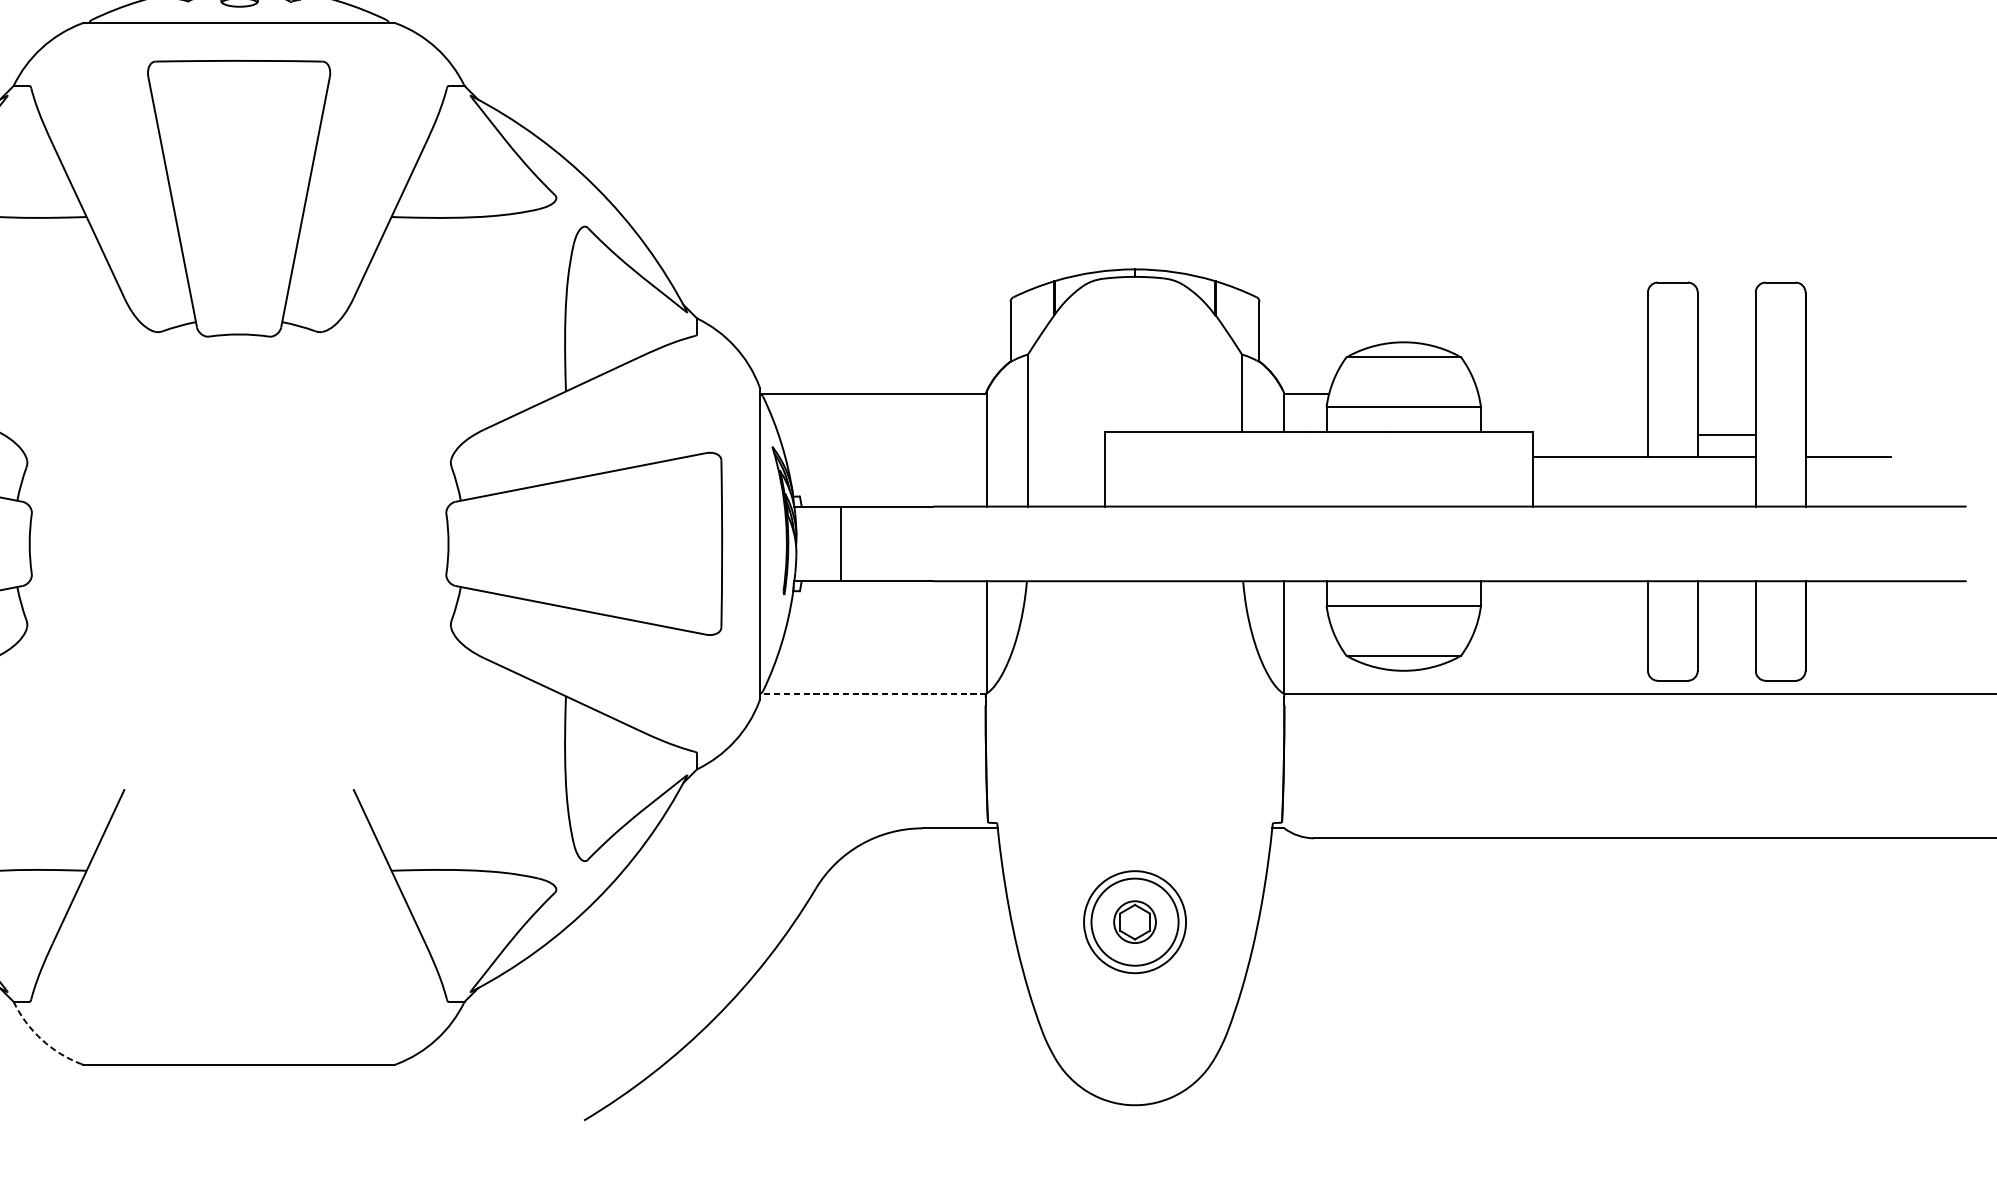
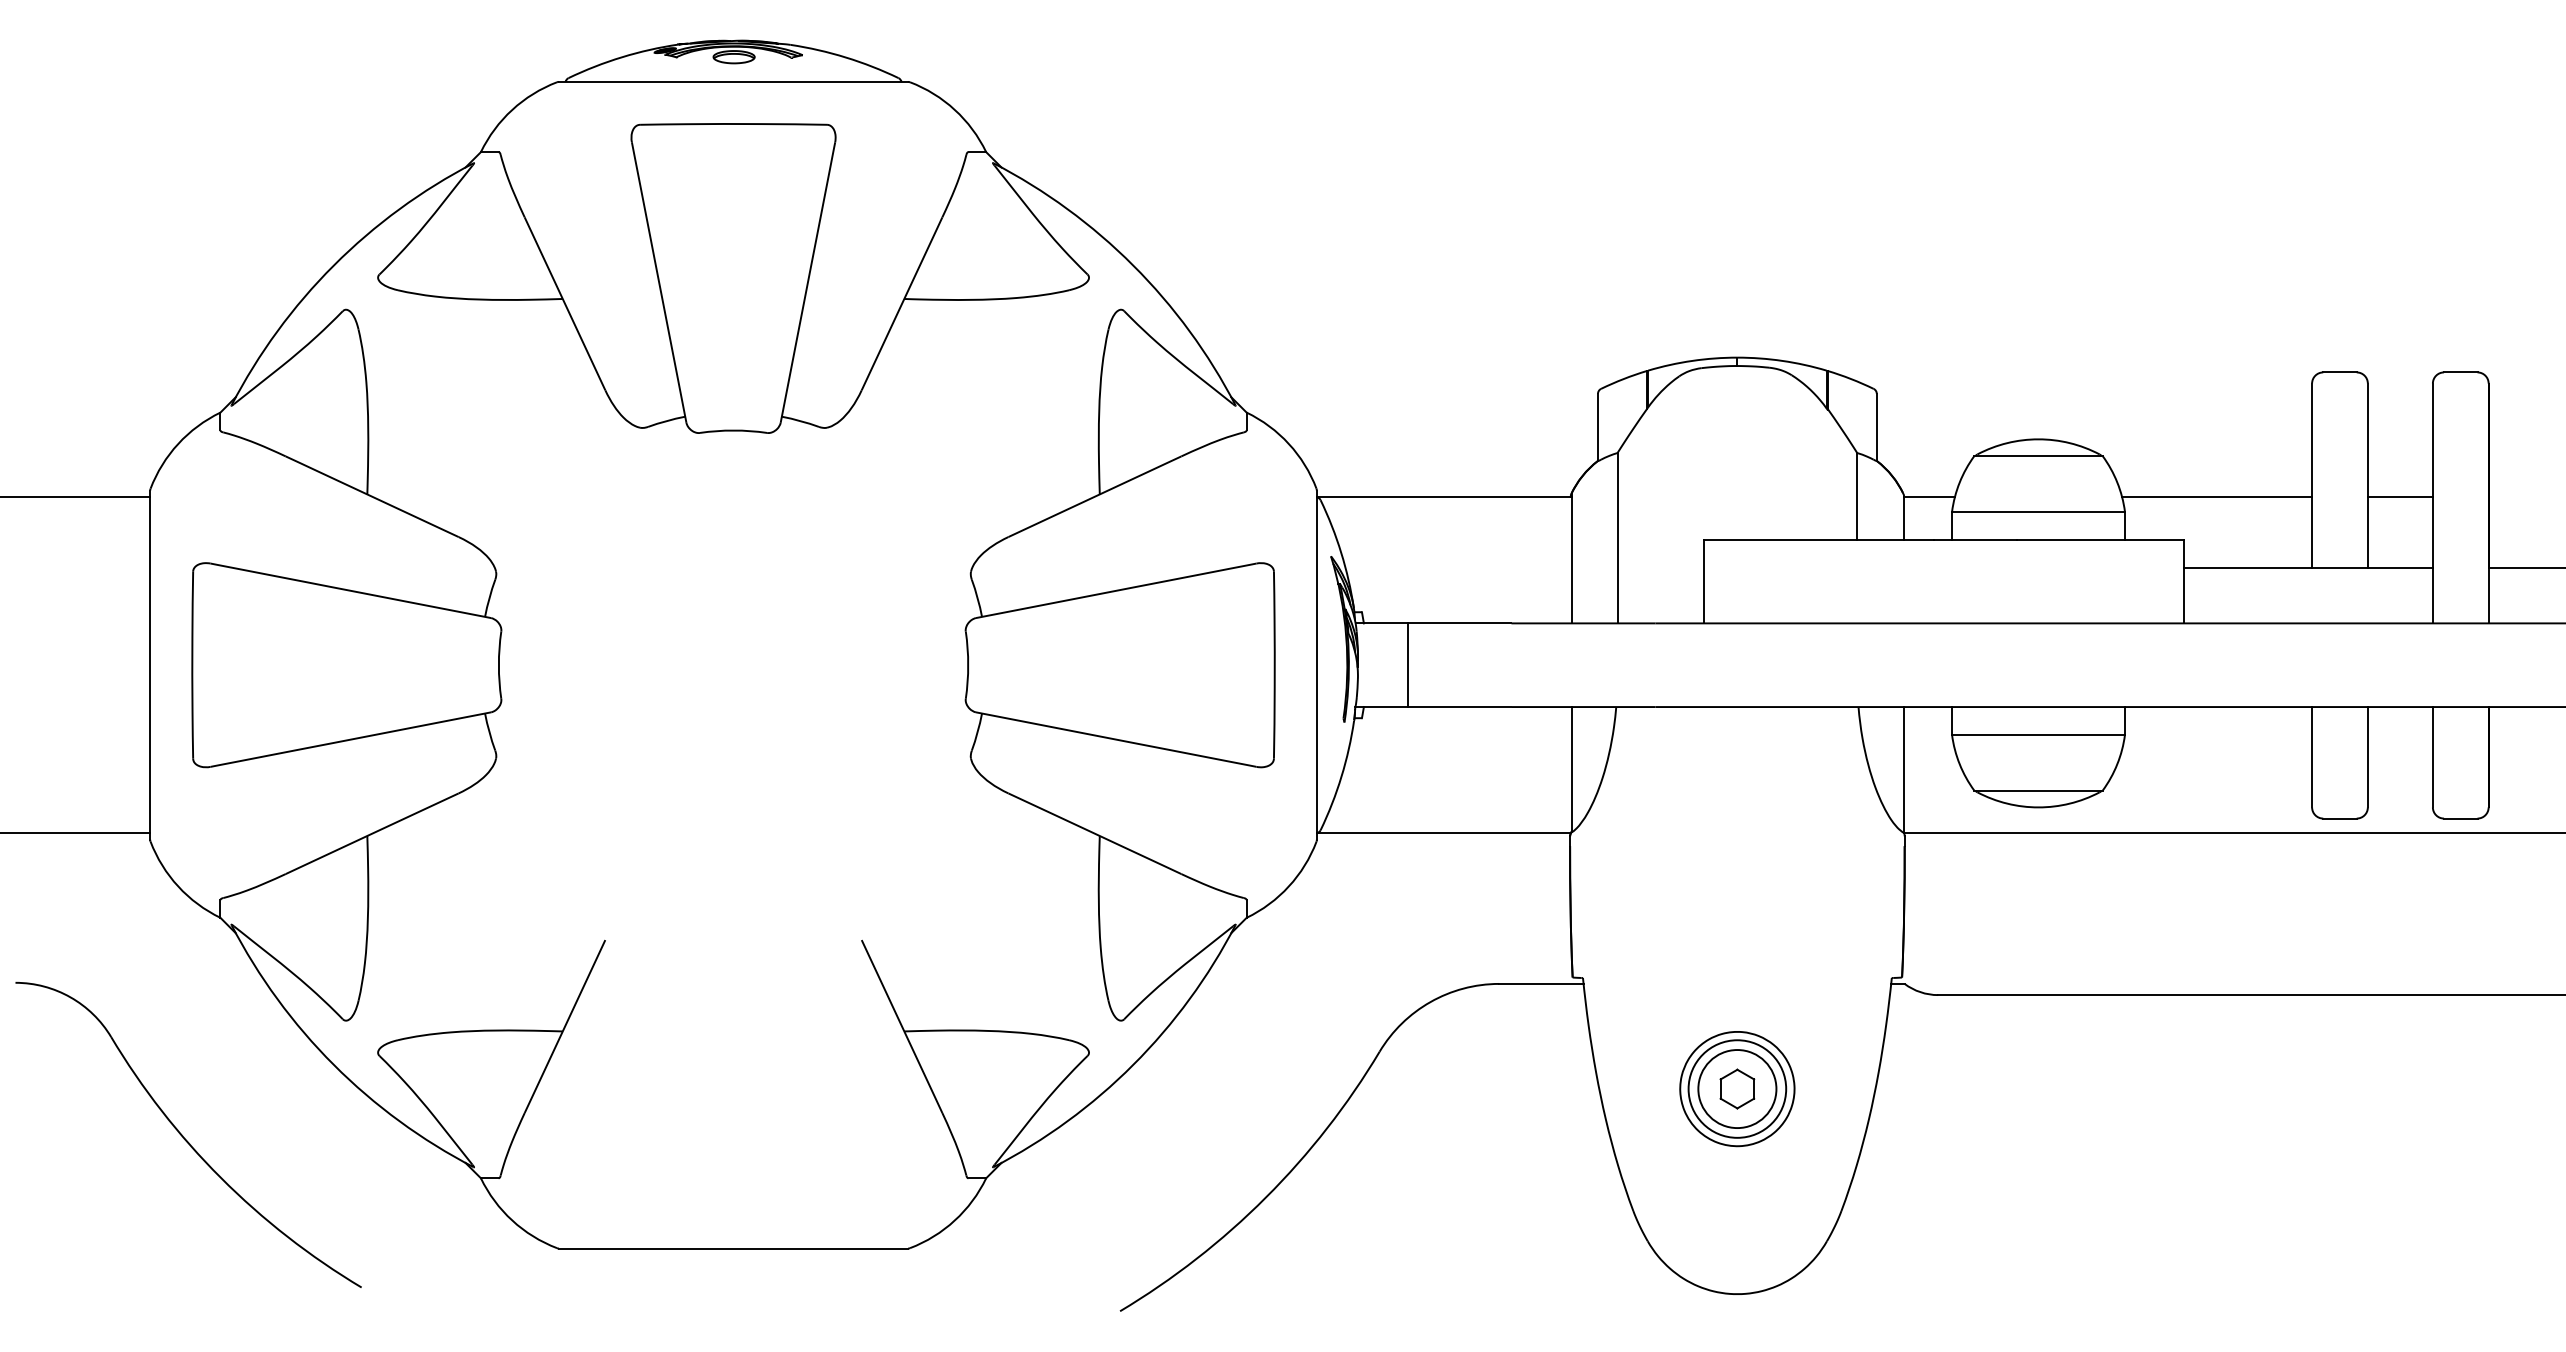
line: (1563, 394) -> (2217, 497), added
line: (1725, 435) -> (2399, 497), moved
line: (872, 694) -> (1443, 833), dashed -> solid
circle: (1135, 922) -> (1737, 1089), size x1.67
arc: (41, 1039) -> (512, 1220), dashed -> solid

